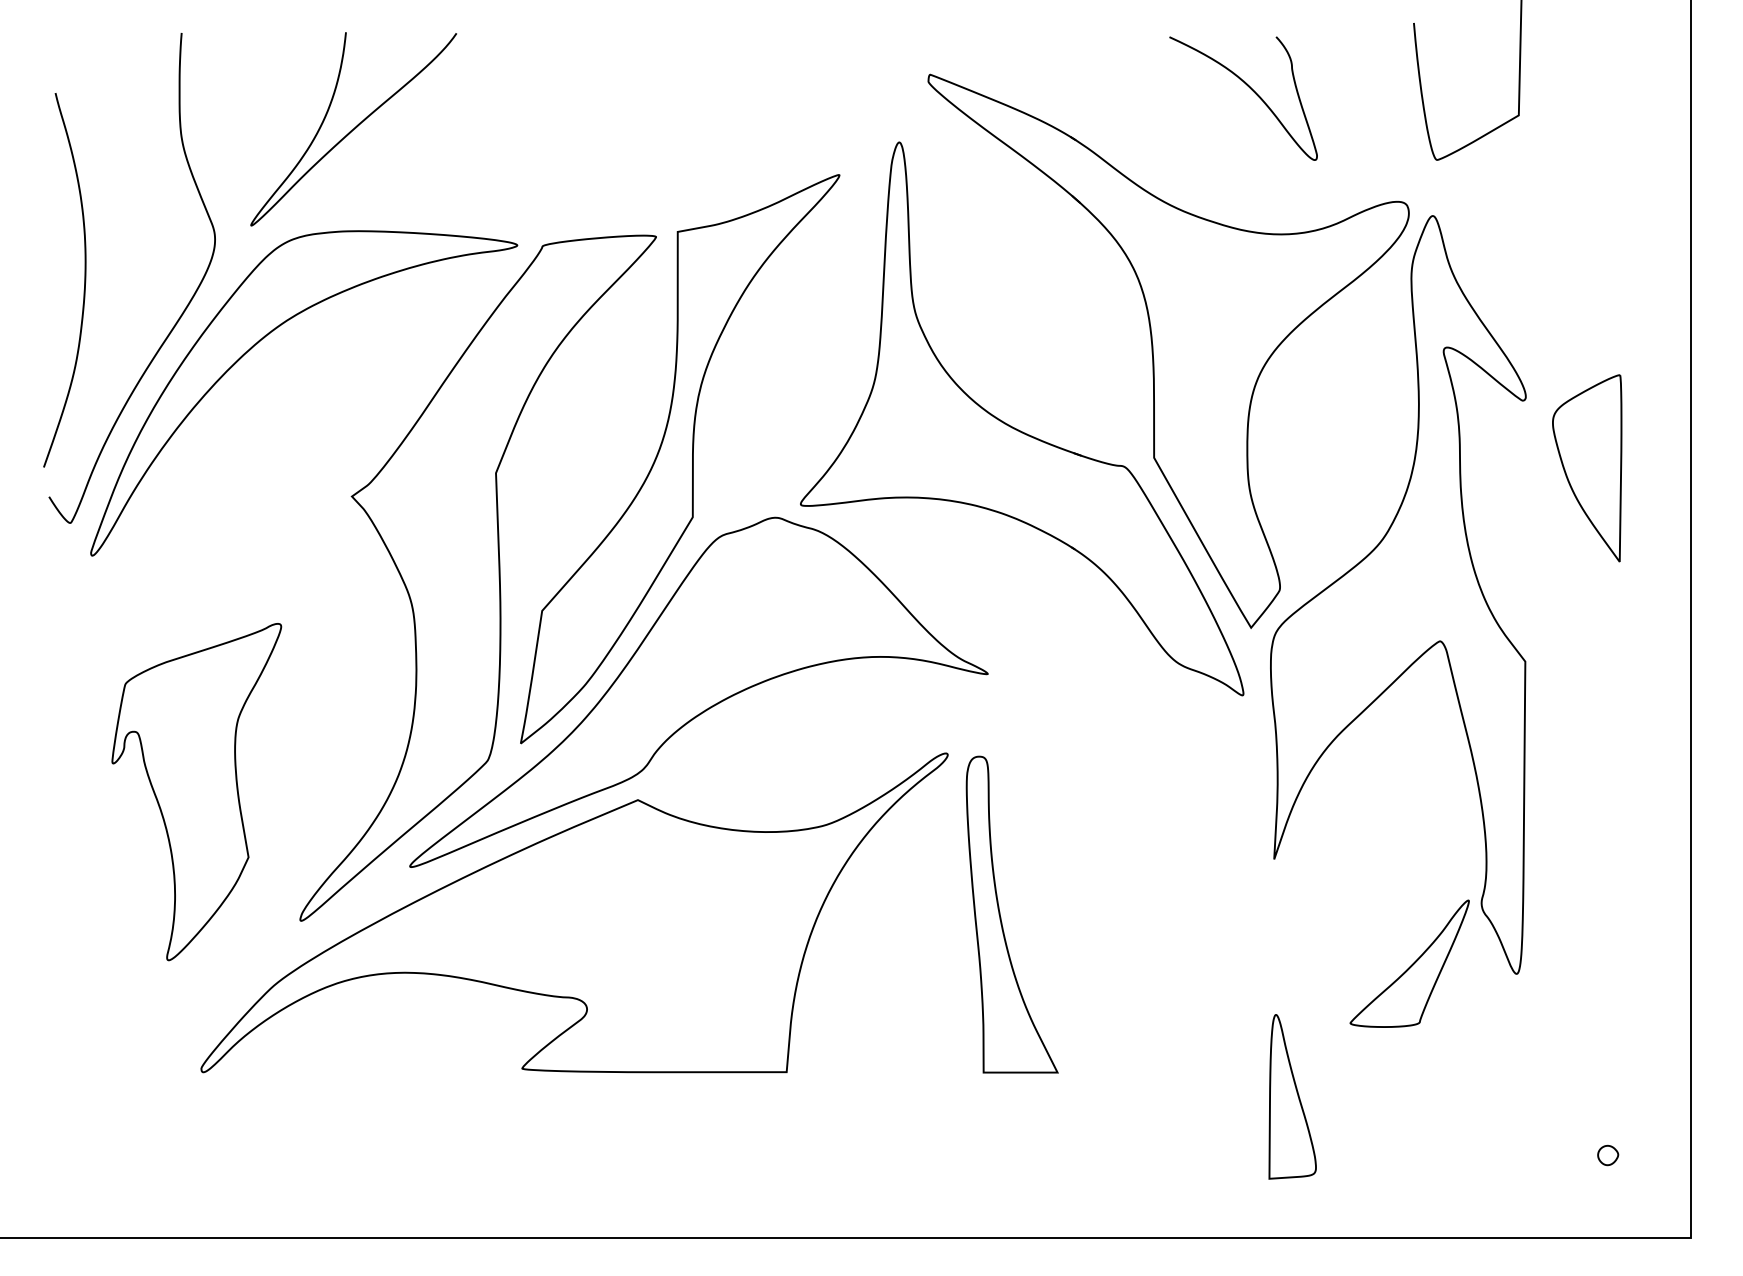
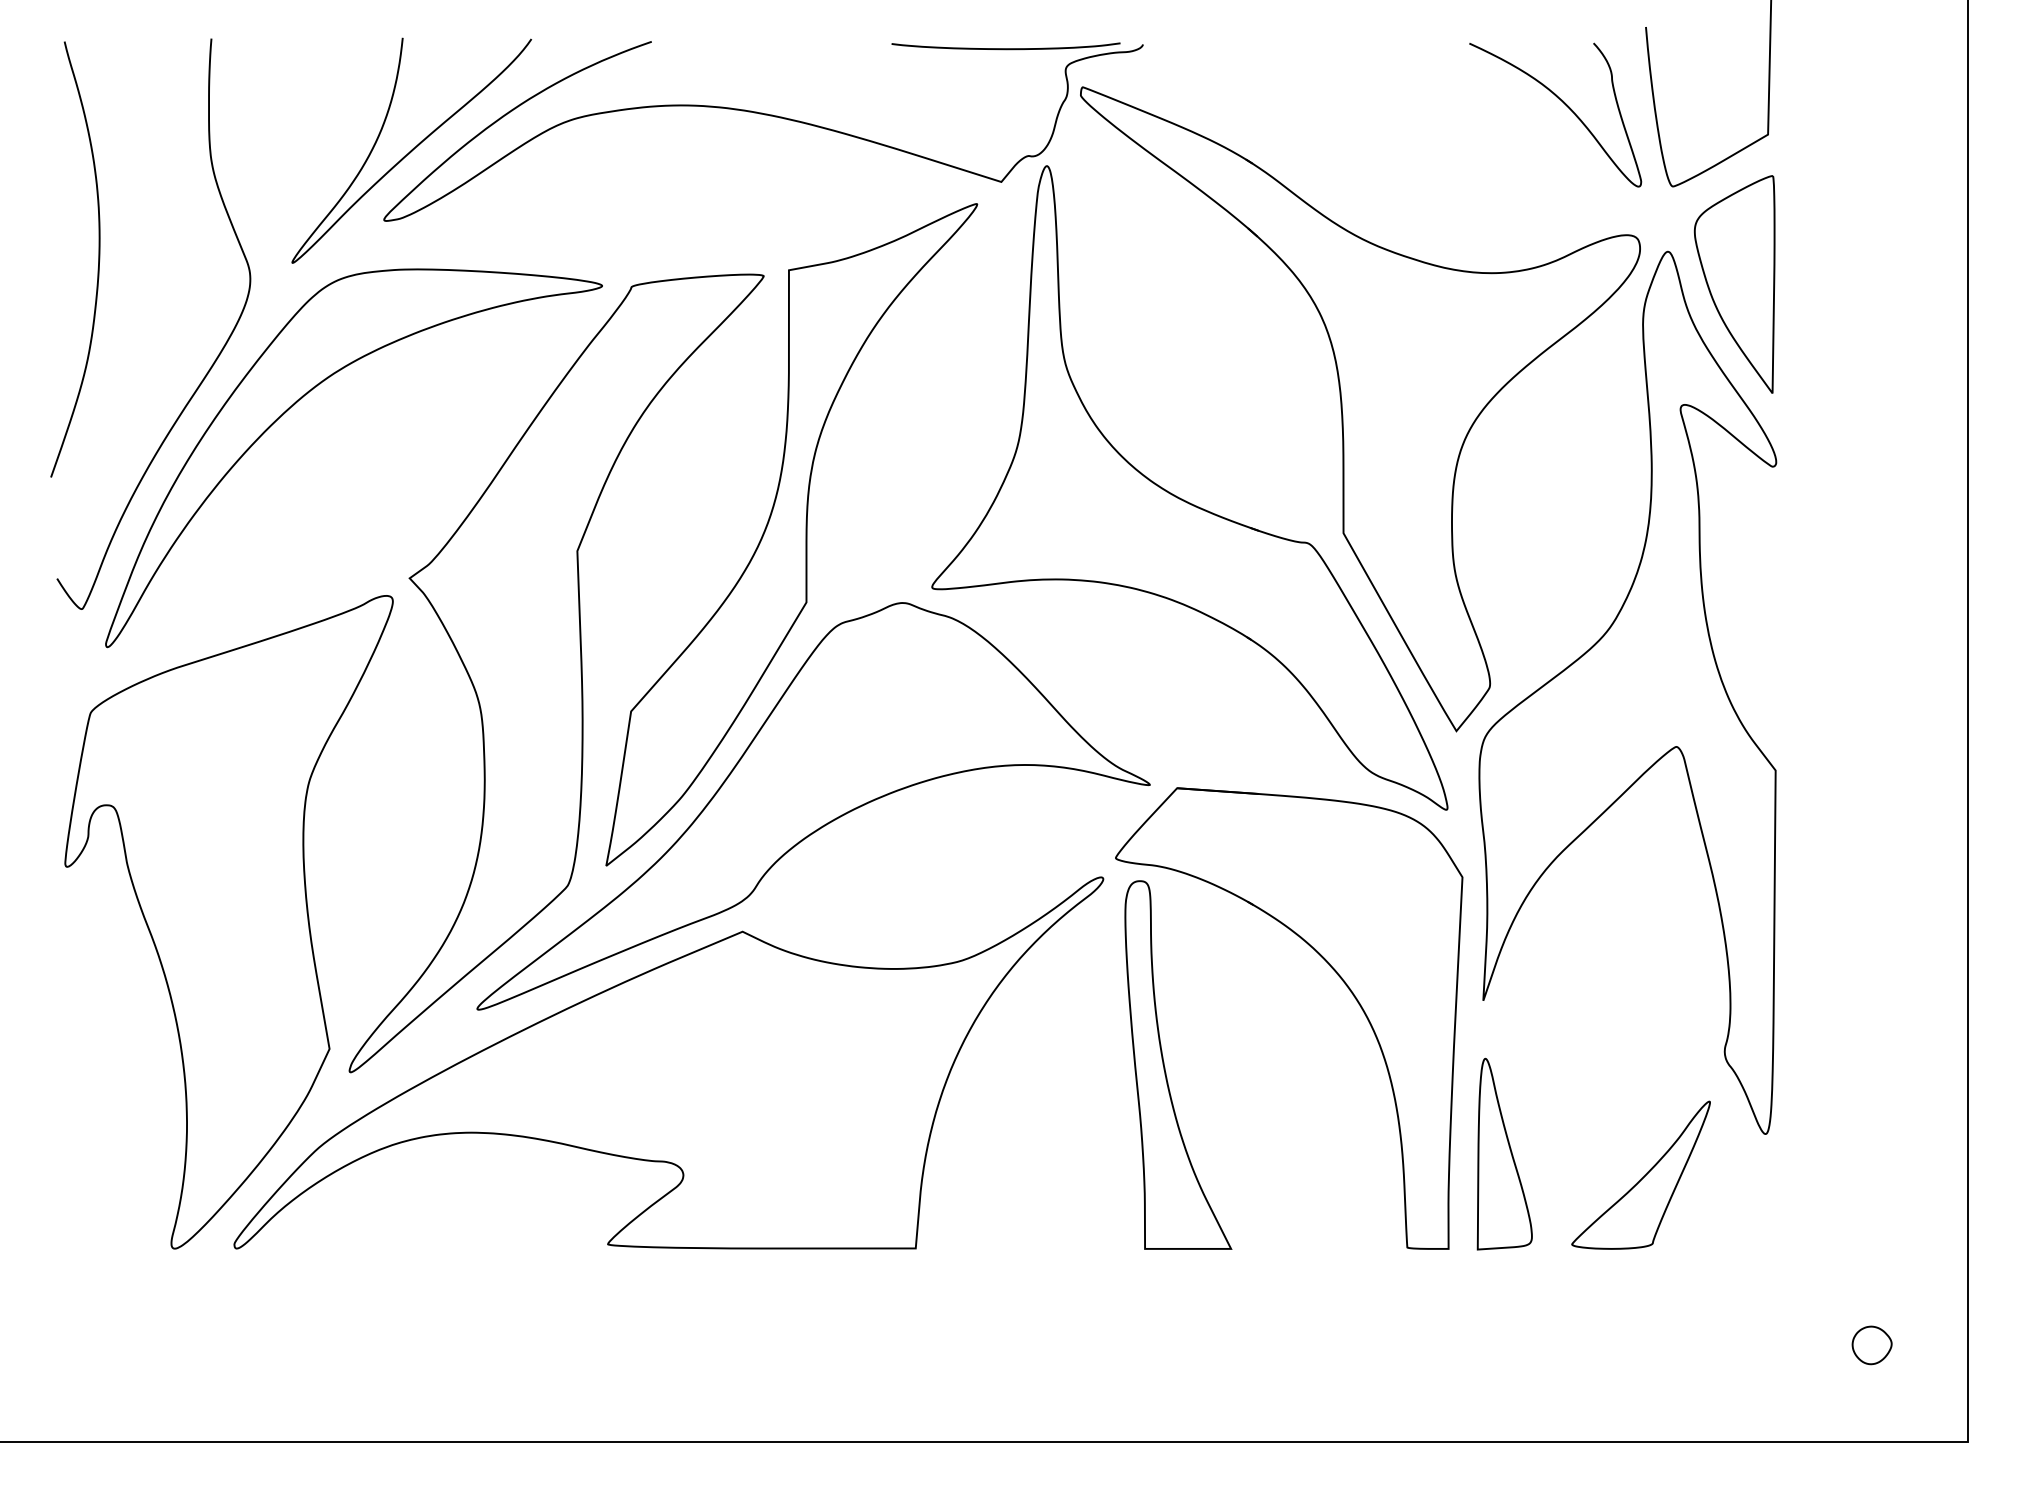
curve: (1251, 89) -> (1564, 104), moved
part: (656, 98) -> (764, 115), added
curve: (84, 280) -> (98, 259), moved
part: (1587, 468) -> (1734, 284), moved
part: (196, 792) -> (228, 922), size x1.67
part: (1148, 837) -> (1337, 975), added
part: (1409, 963) -> (1640, 1174), moved
part: (1292, 1096) -> (1504, 1153), moved
part: (1607, 1155) -> (1871, 1345), size x1.67

